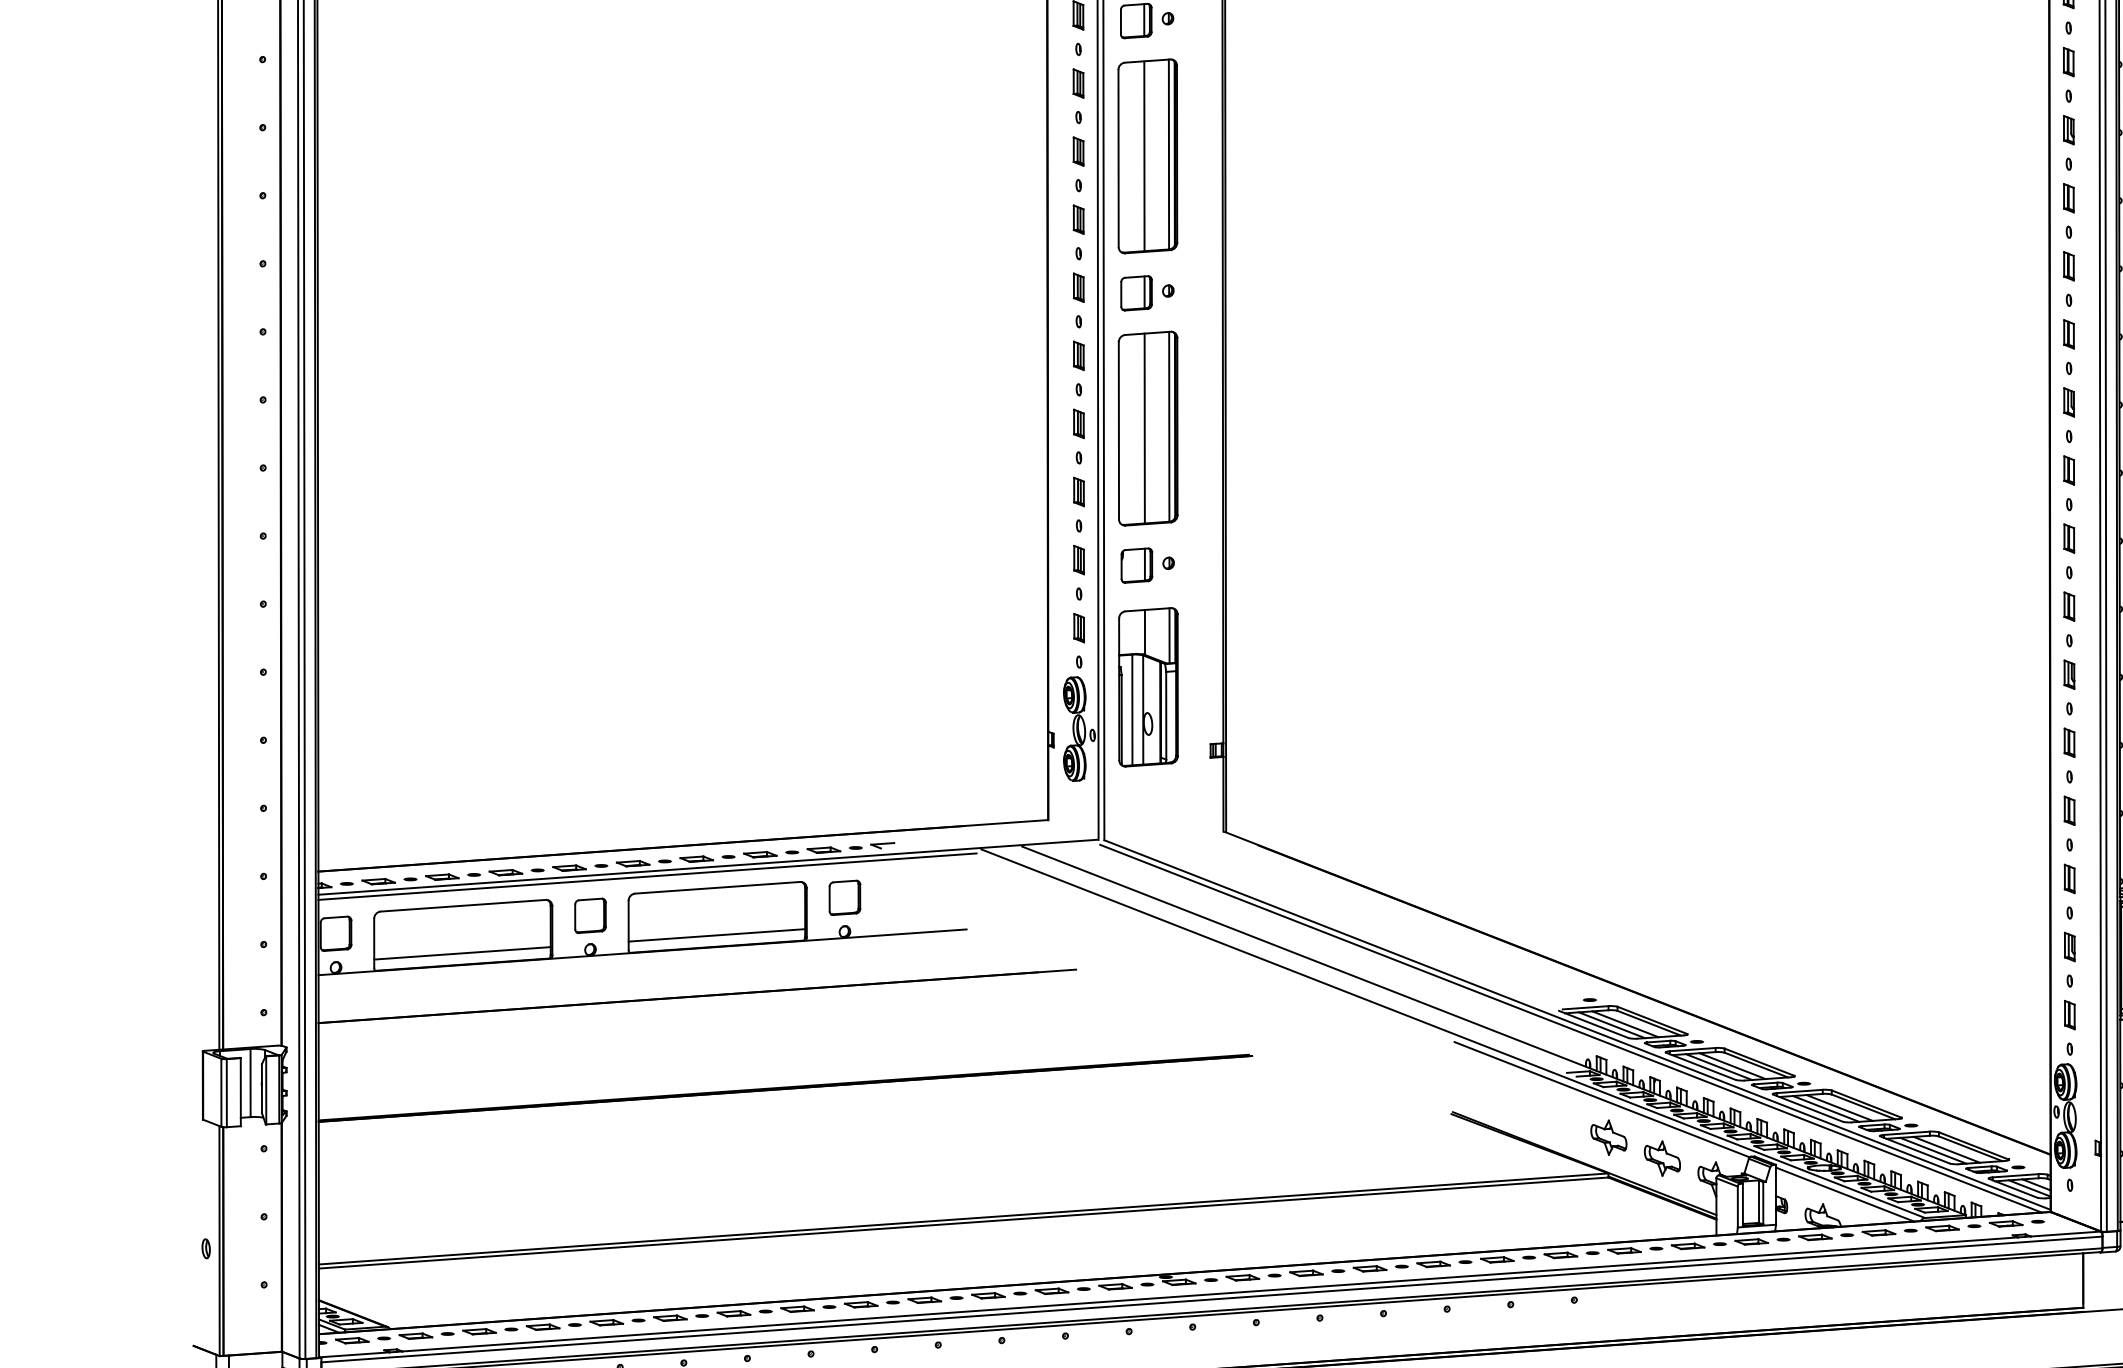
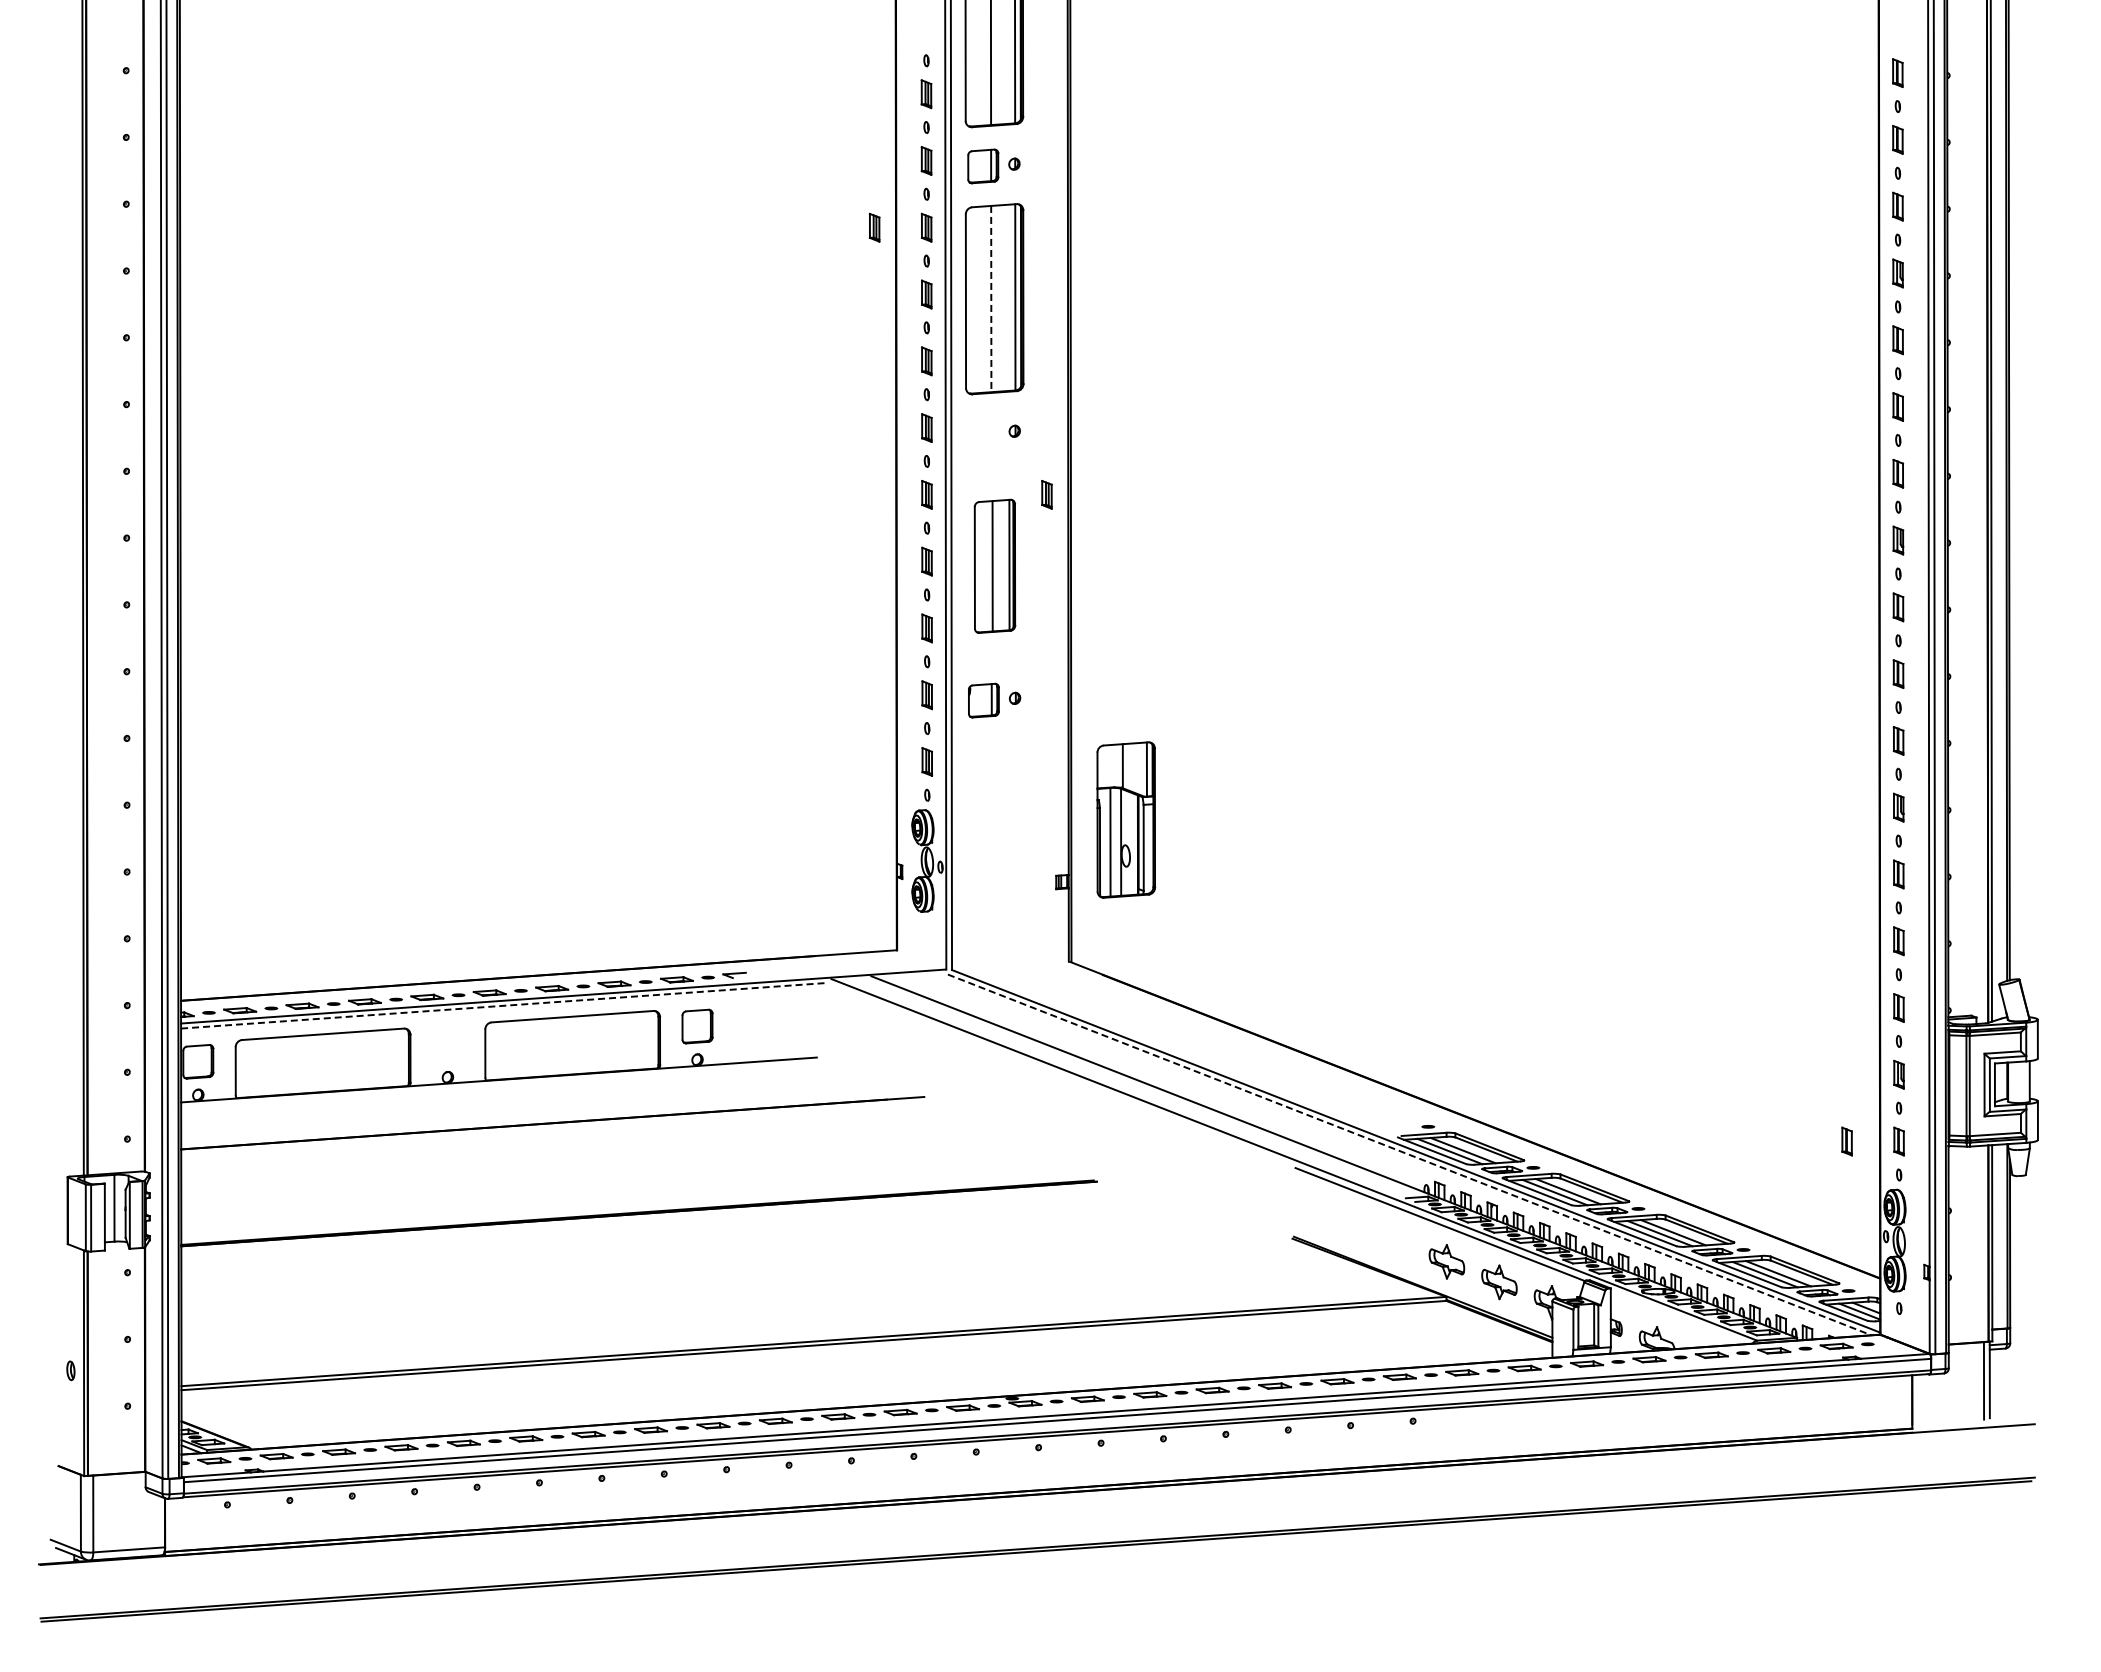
part: (1025, 83) -> (874, 227), added
line: (1144, 156) -> (991, 299), solid -> dashed
part: (1136, 293) -> (983, 433), removed
part: (1200, 355) -> (1046, 494), added
part: (1147, 428) -> (994, 566), size x0.7
part: (1148, 686) -> (1126, 819), moved
line: (647, 876) -> (503, 1005), solid -> dashed
part: (590, 915) -> (447, 1043), removed
line: (716, 935) -> (571, 1063), removed
line: (461, 952) -> (321, 1080), removed
part: (2016, 1015) -> (1846, 1141), added
line: (1570, 1028) -> (1409, 1154), solid -> dashed
line: (1844, 1194) -> (1678, 1317), removed

